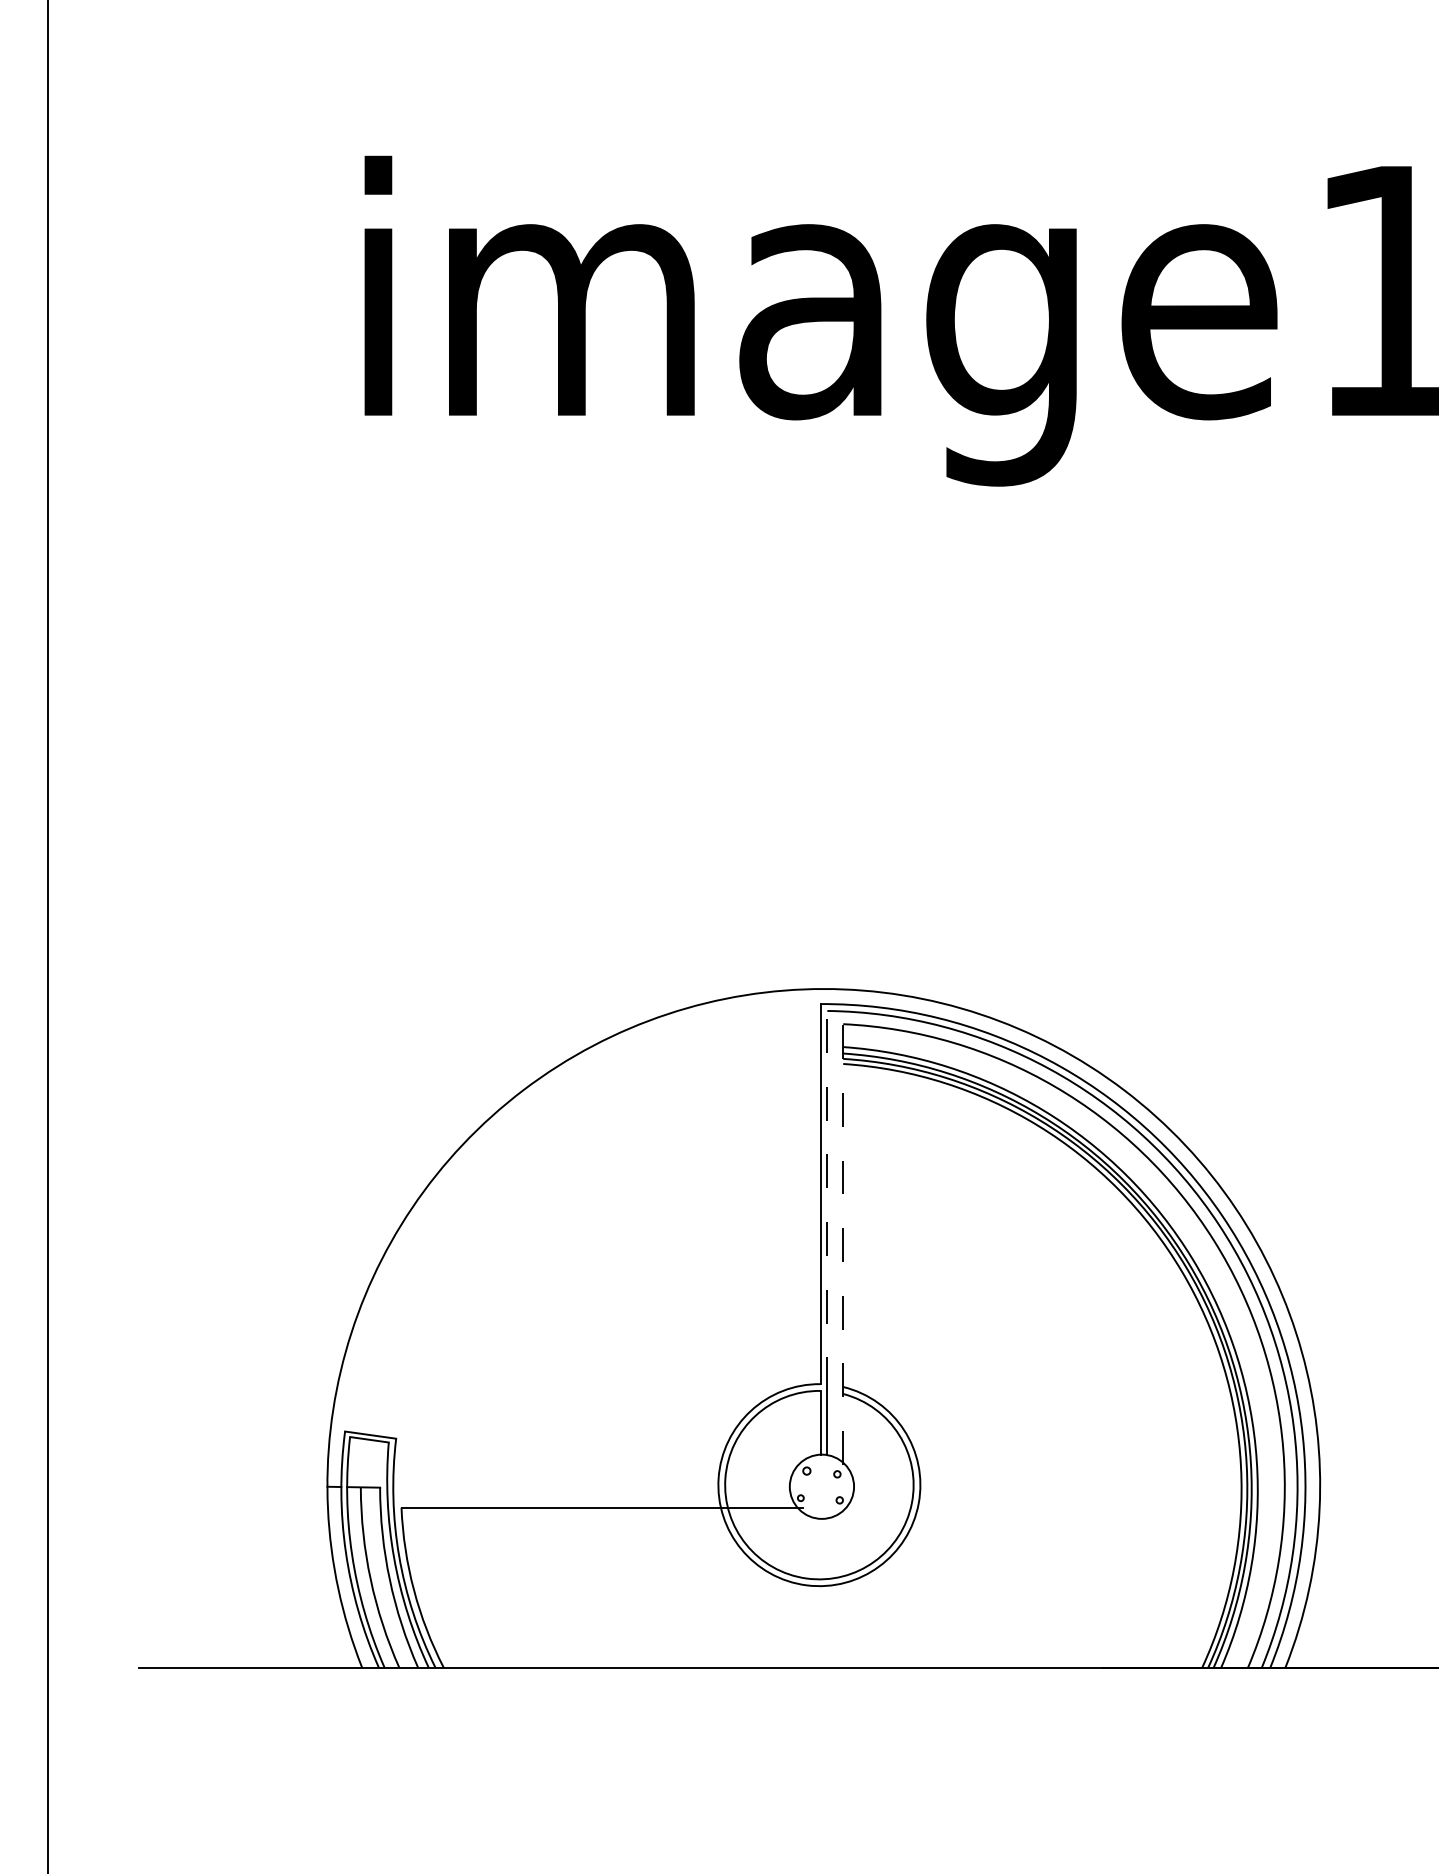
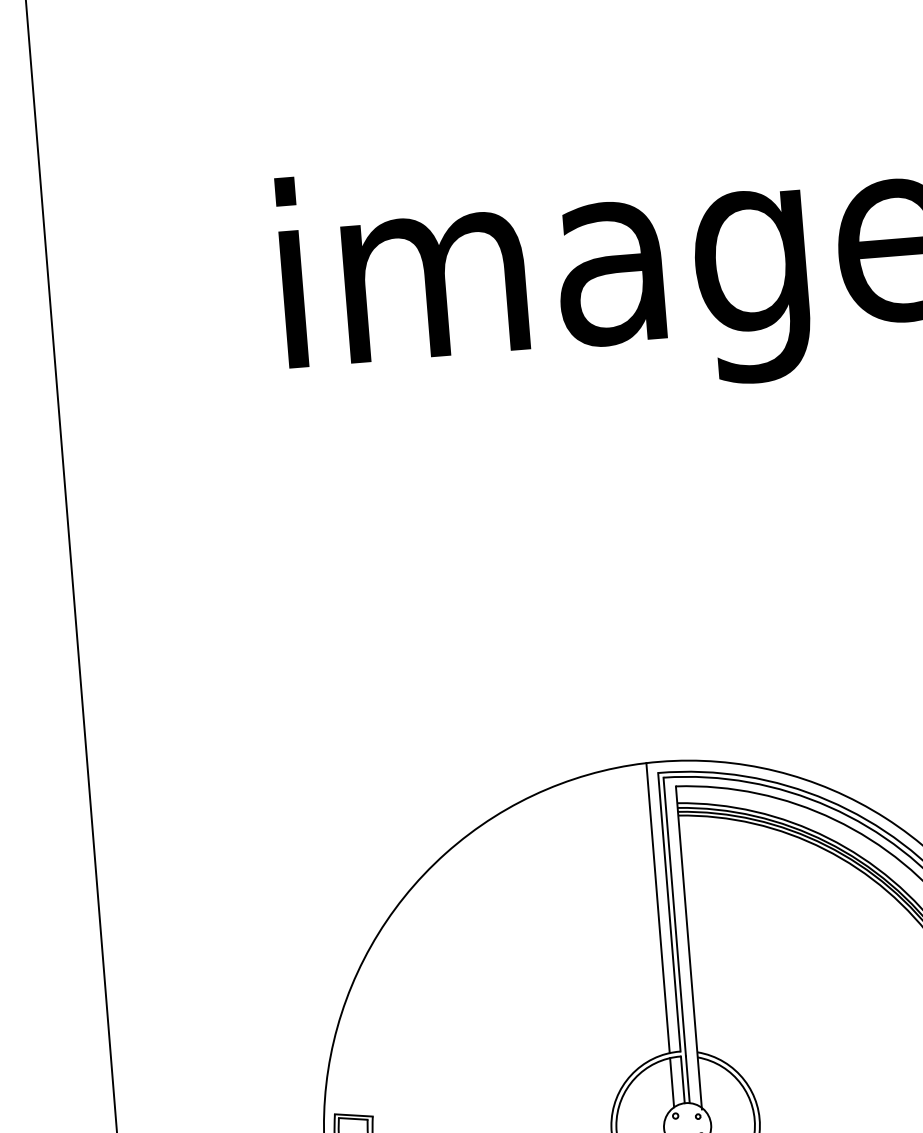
line: (805, 1187) -> (657, 908), added
line: (827, 1200) -> (674, 916), dashed -> solid
line: (843, 1244) -> (689, 947), dashed -> solid
line: (805, 1425) -> (671, 1082), added

